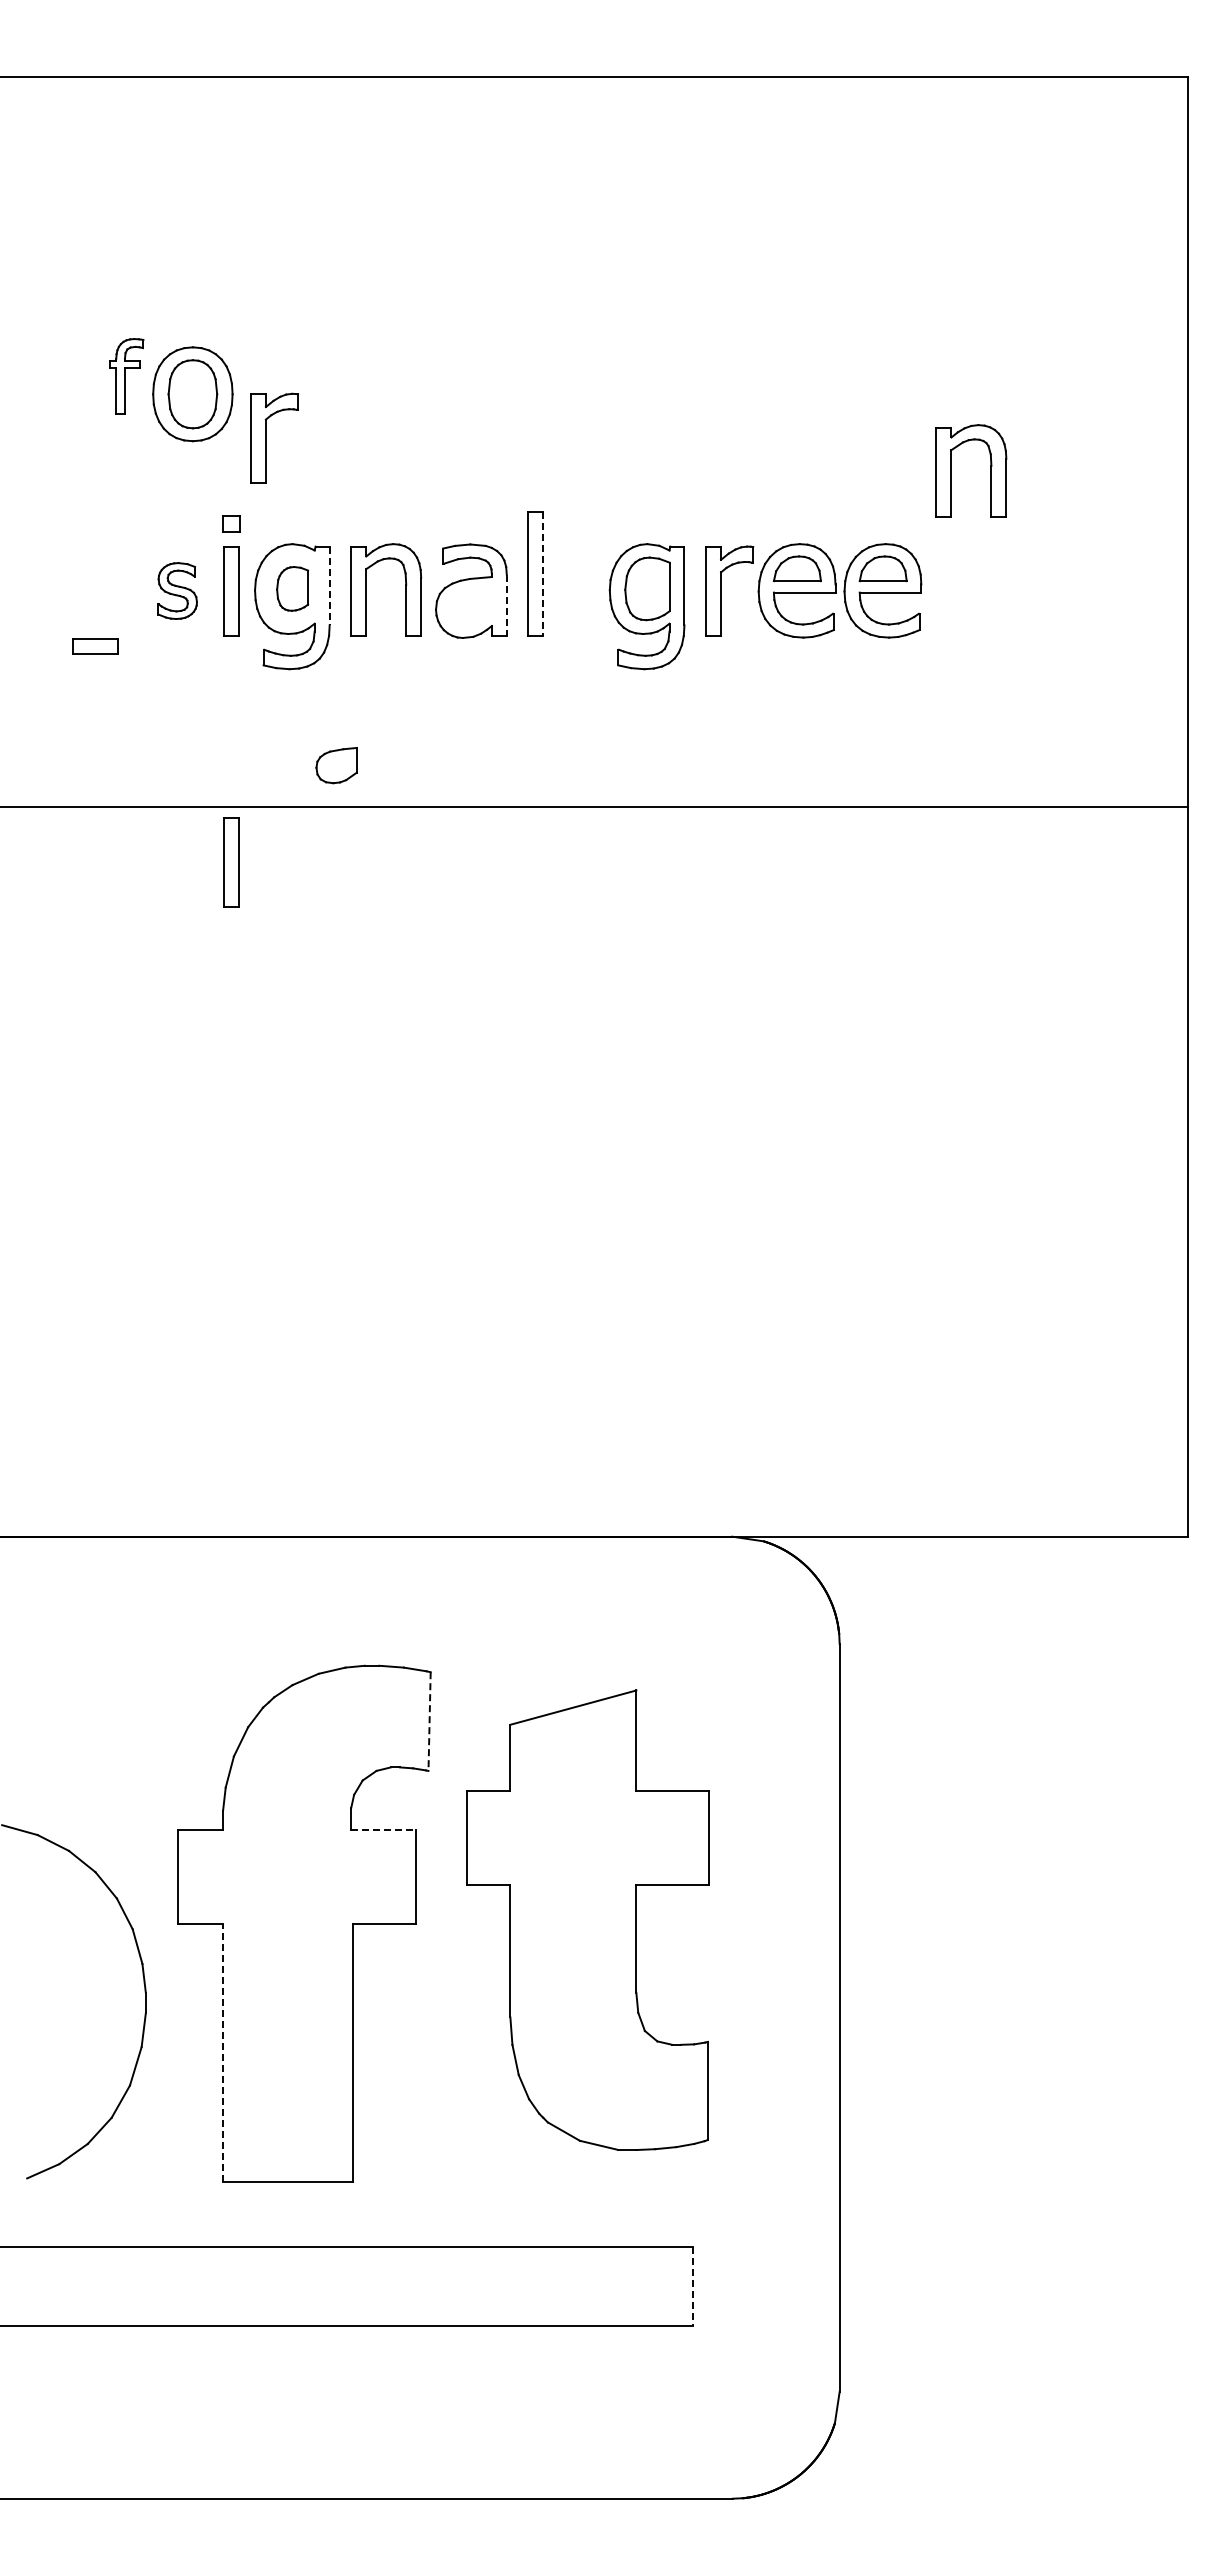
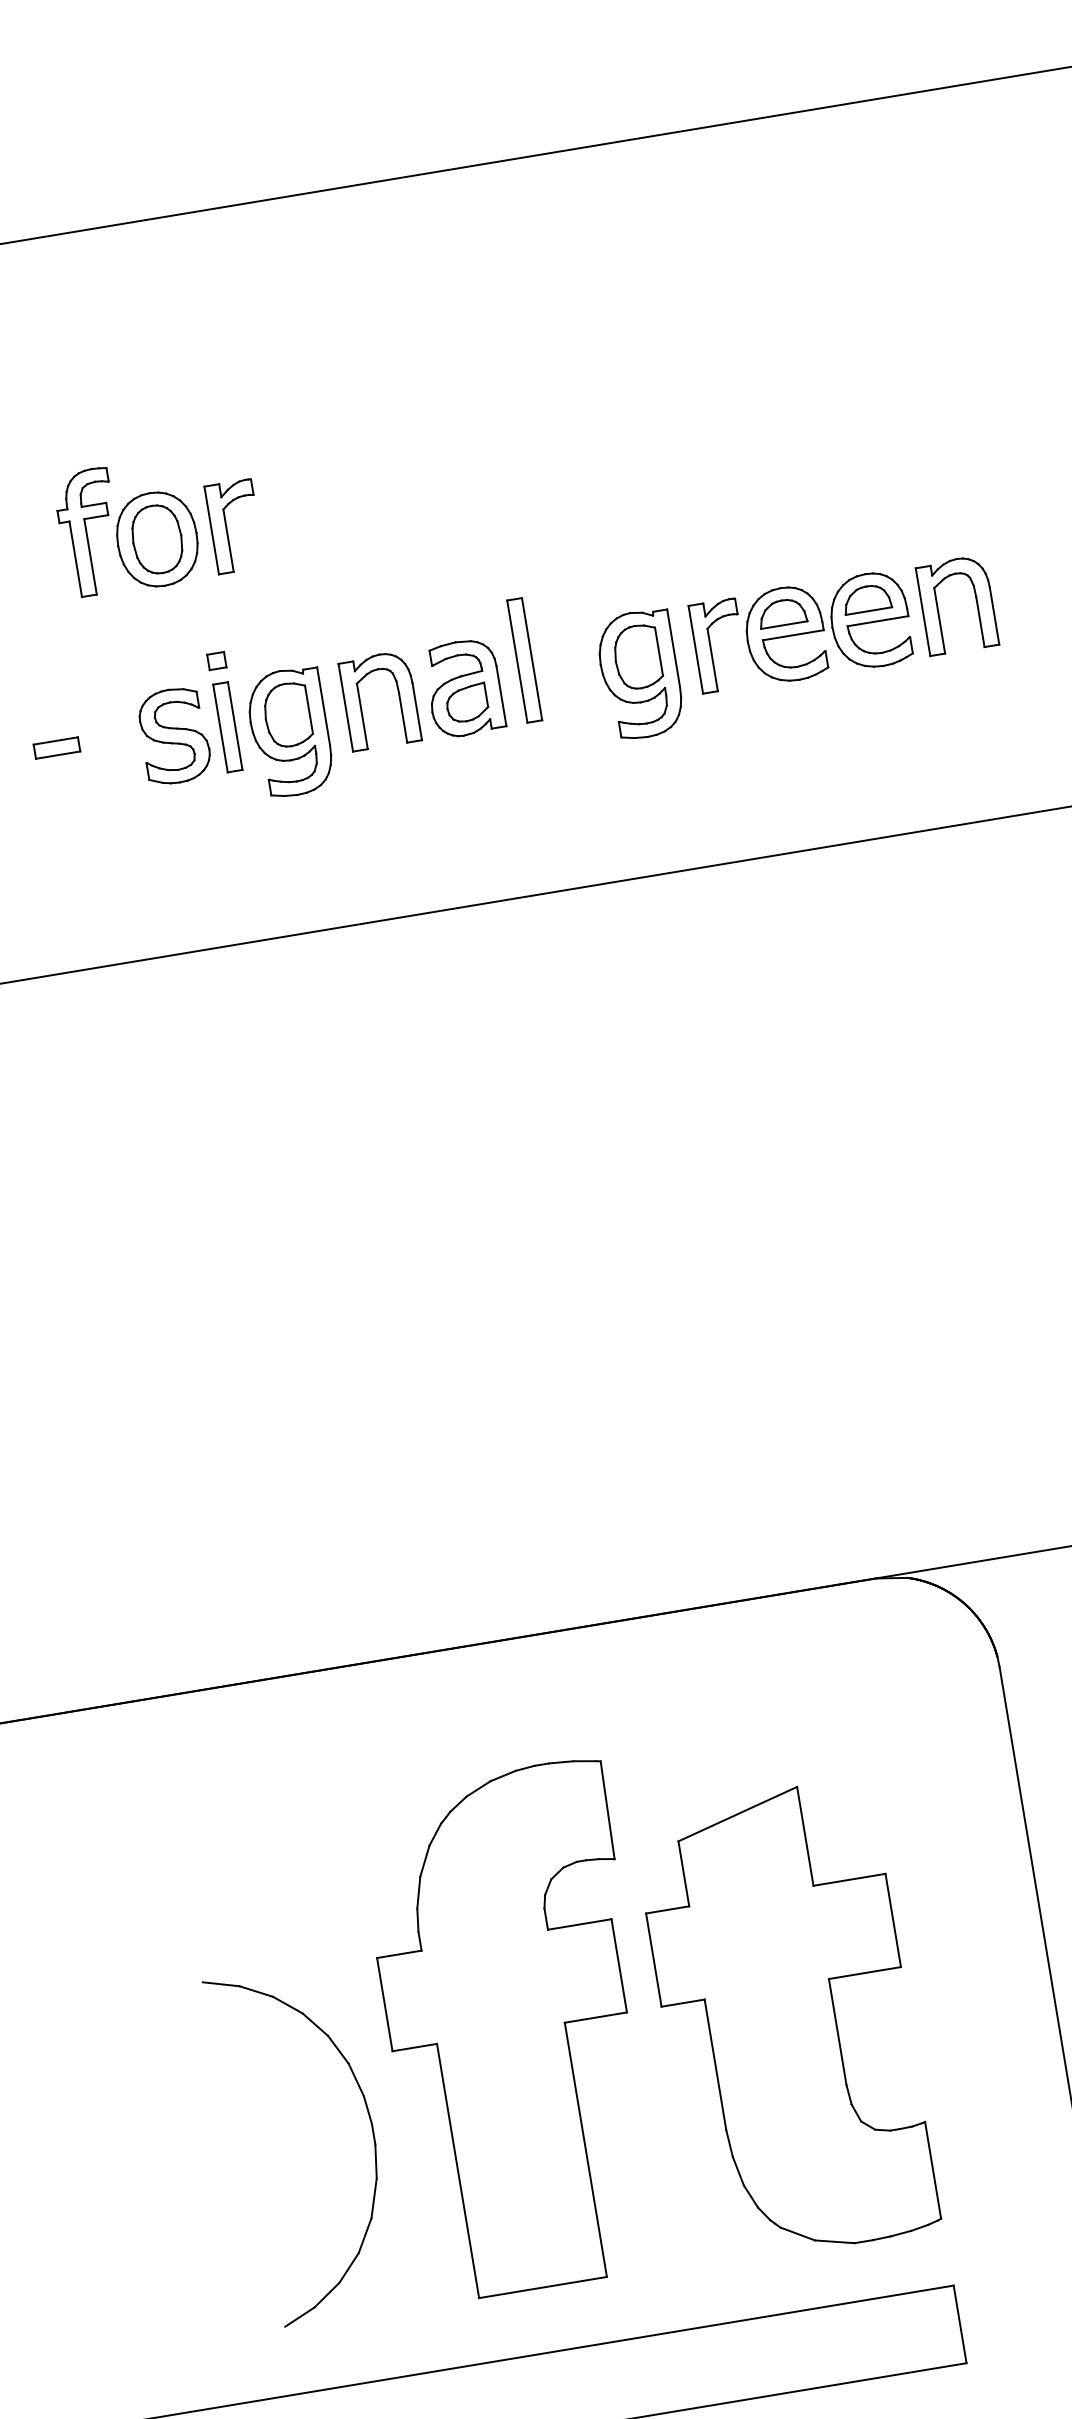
part: (126, 376) -> (88, 532), size x1.67
part: (266, 437) -> (226, 527), moved
part: (990, 470) -> (976, 601), moved
line: (543, 573) -> (532, 659), dashed -> solid
line: (329, 586) -> (323, 706), dashed -> solid
part: (292, 588) -> (287, 714), size x1.43
part: (177, 590) -> (174, 735), size x1.67
line: (506, 605) -> (501, 696), dashed -> solid
part: (95, 646) -> (56, 747), moved
part: (336, 765) -> (466, 703), moved
part: (231, 862) -> (271, 995), removed
line: (429, 1722) -> (607, 1811), dashed -> solid
line: (383, 1829) -> (579, 1924), dashed -> solid
part: (587, 1919) -> (786, 2020), moved
line: (223, 2053) -> (458, 2171), dashed -> solid
line: (693, 2286) -> (960, 2324), dashed -> solid

